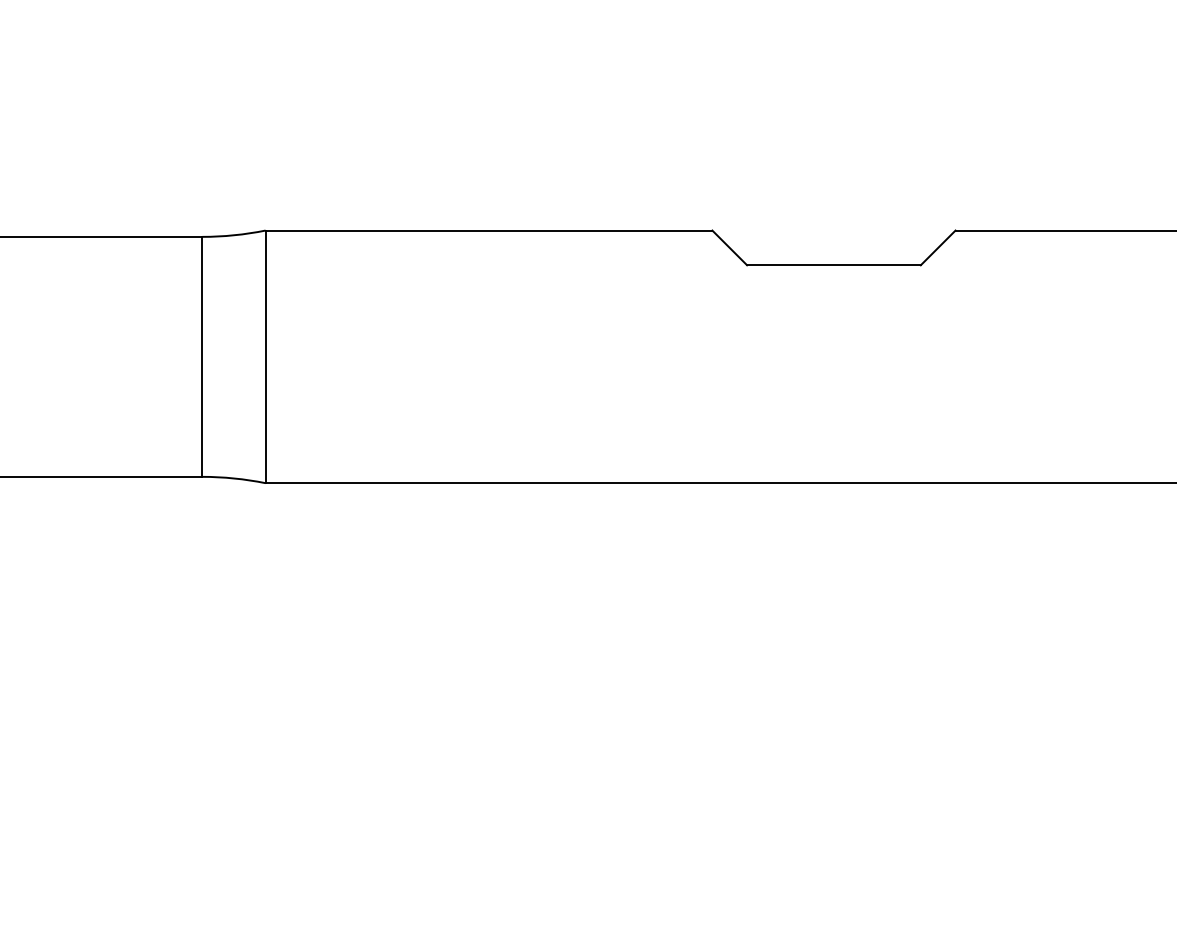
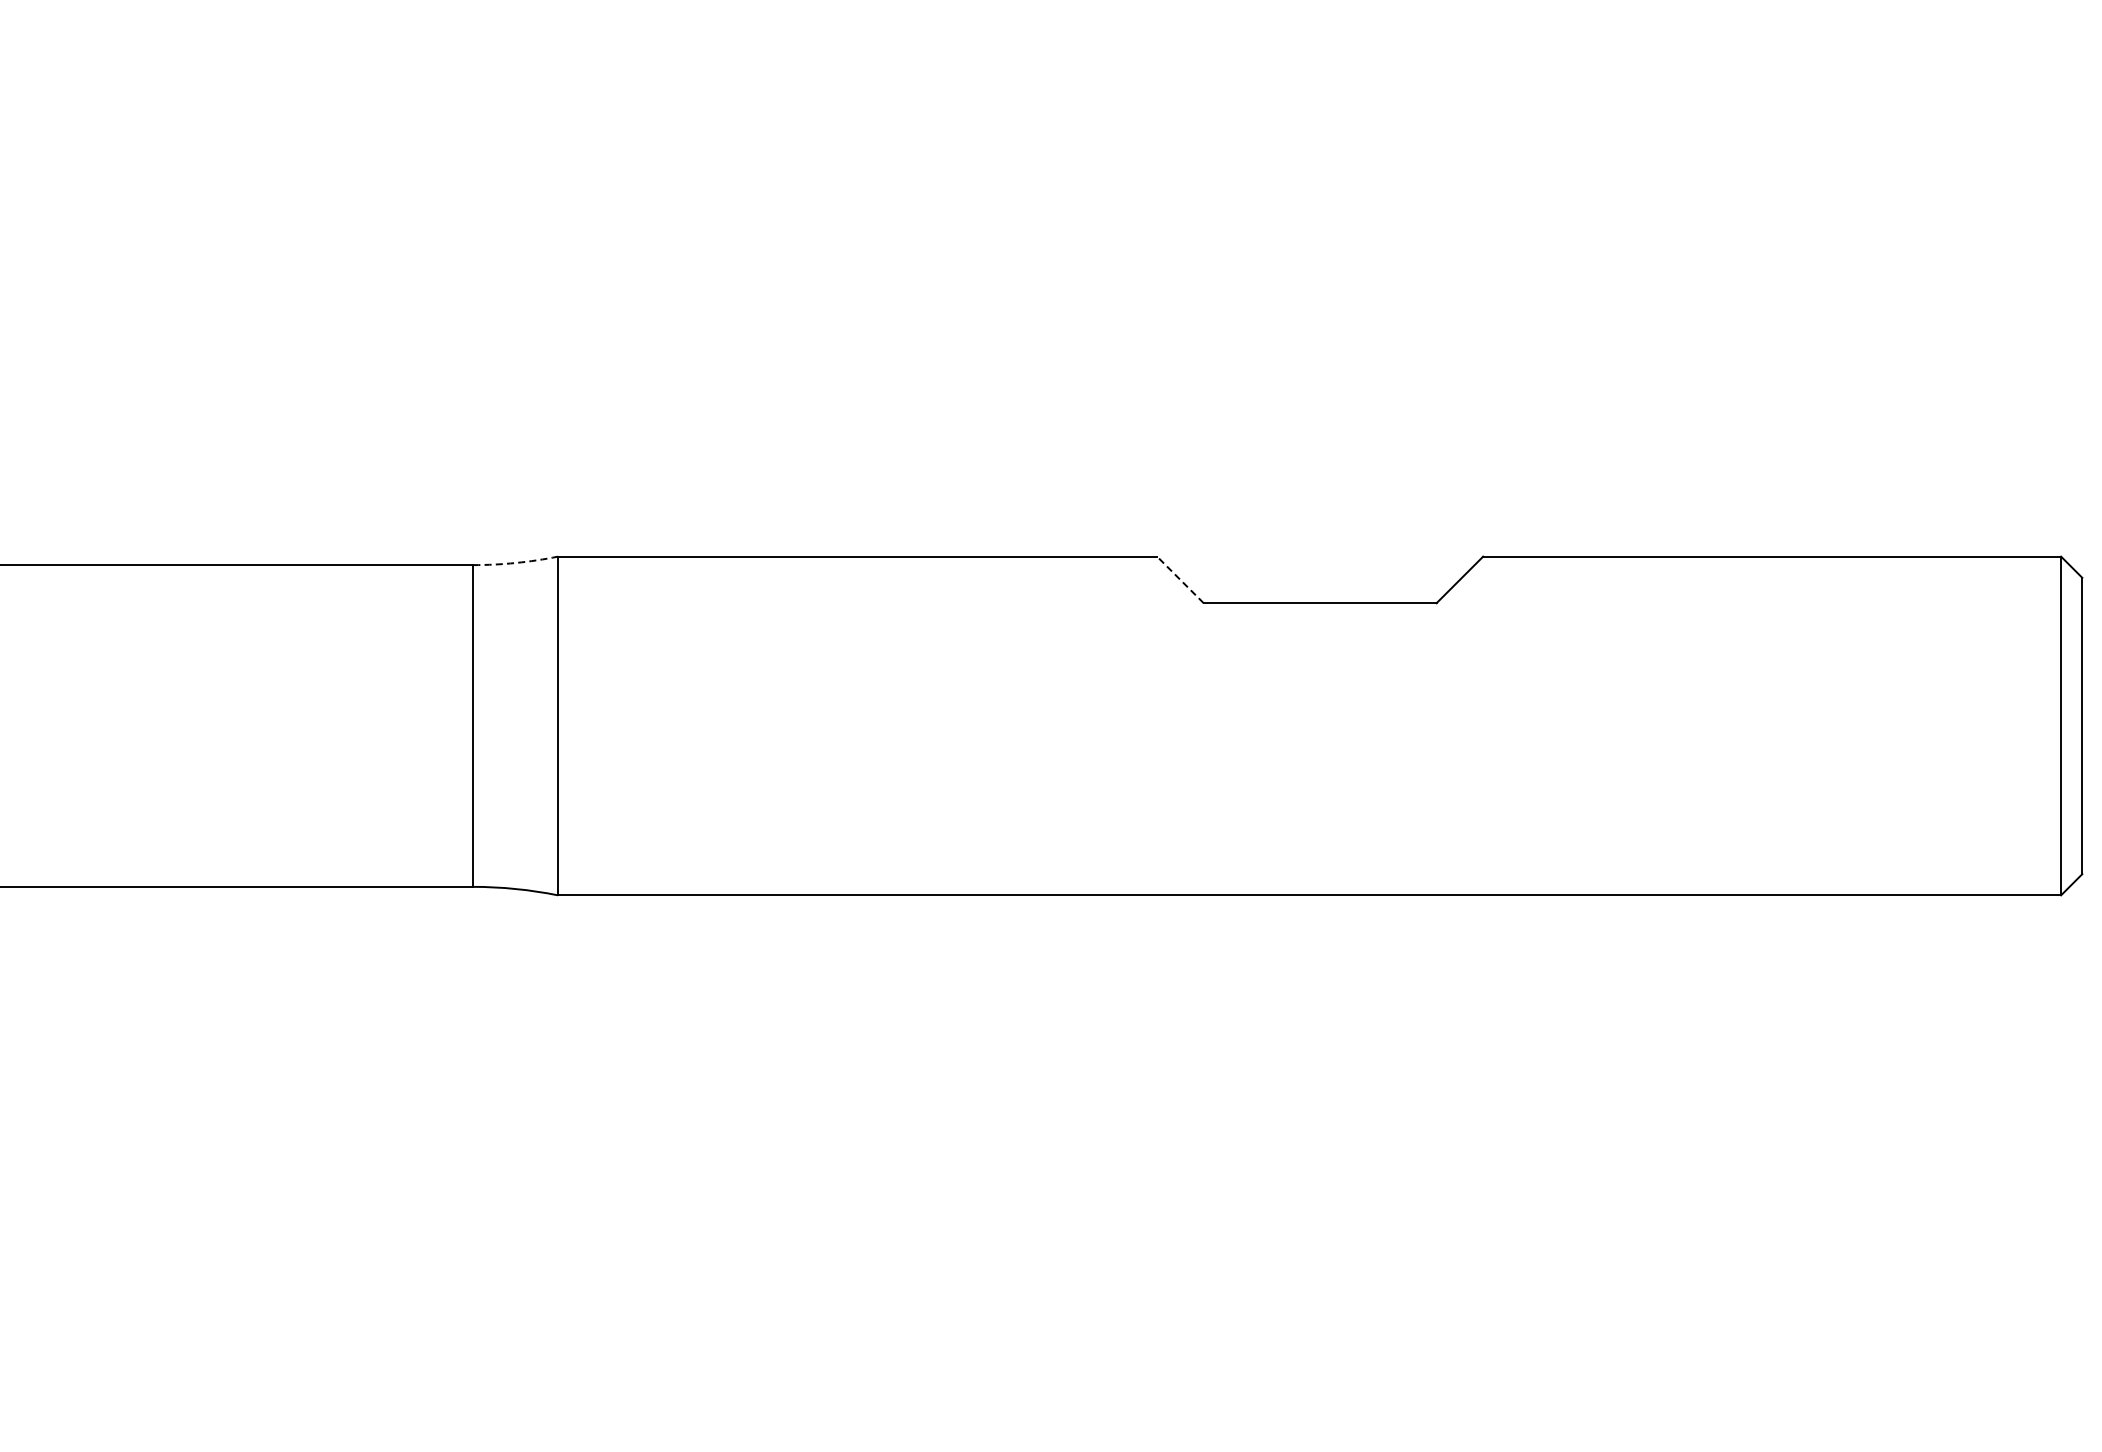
arc: (233, 234) -> (515, 562), solid -> dashed
line: (729, 247) -> (1180, 579), solid -> dashed

